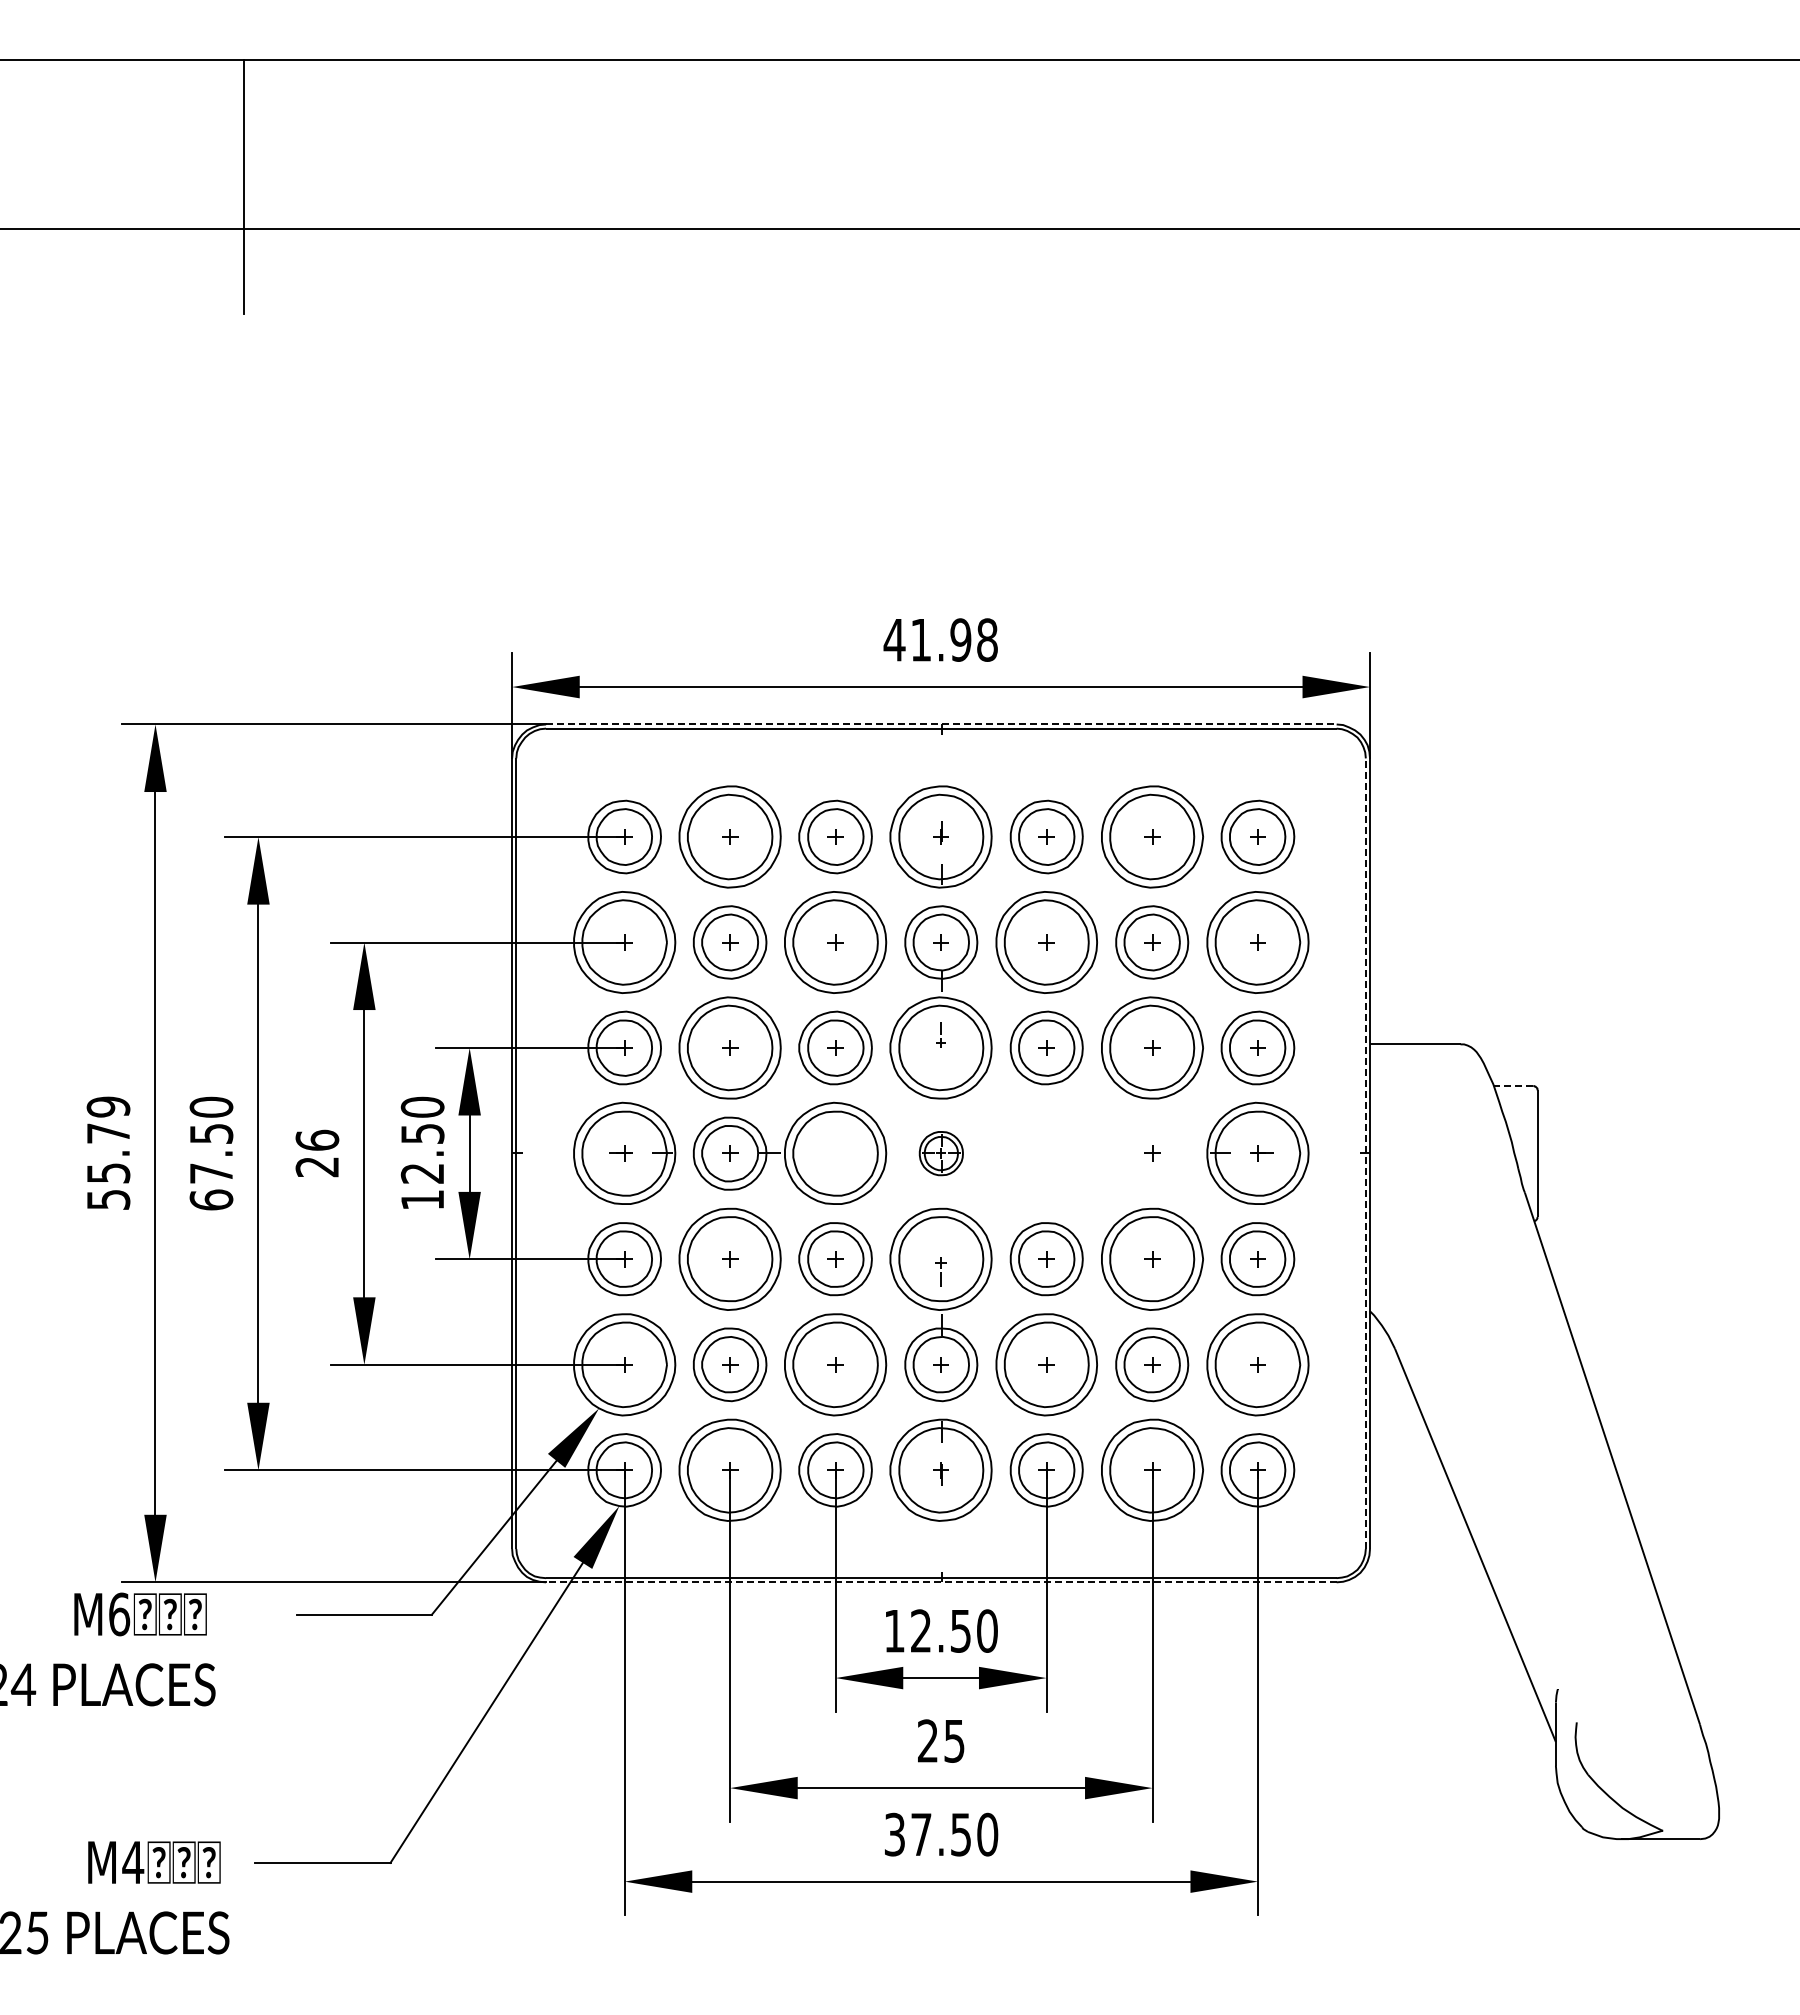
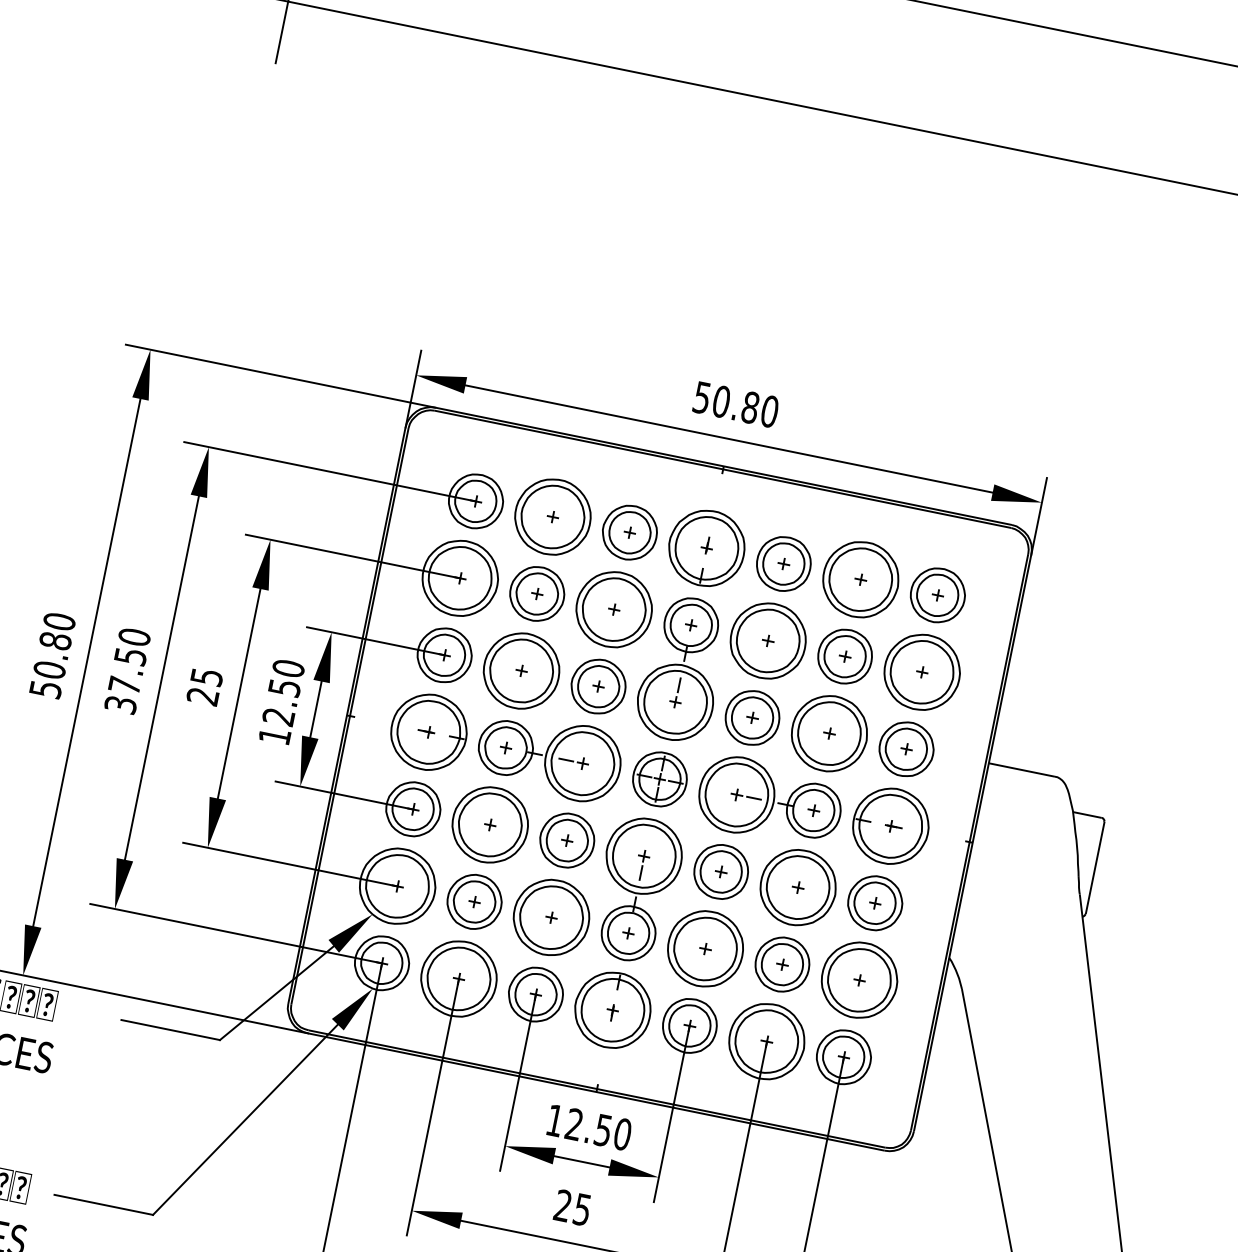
text: (940, 639) -> (735, 404), 41.98 -> 50.80
line: (941, 724) -> (723, 466), dashed -> solid
part: (940, 1034) -> (677, 692), size x1.67
line: (1513, 1086) -> (1087, 815), dashed -> solid
text: (108, 1139) -> (54, 645), 55.79 -> 50.80
text: (317, 1139) -> (207, 676), 26 -> 25
part: (1092, 1152) -> (770, 800), added
part: (822, 1153) -> (573, 761), added
part: (941, 1153) -> (660, 779), size x1.67
line: (1365, 1153) -> (969, 842), dashed -> solid
text: (211, 1199) -> (120, 704), 67.50 -> 37.50
part: (940, 1271) -> (641, 865), size x1.43
line: (940, 1582) -> (595, 1092), dashed -> solid

